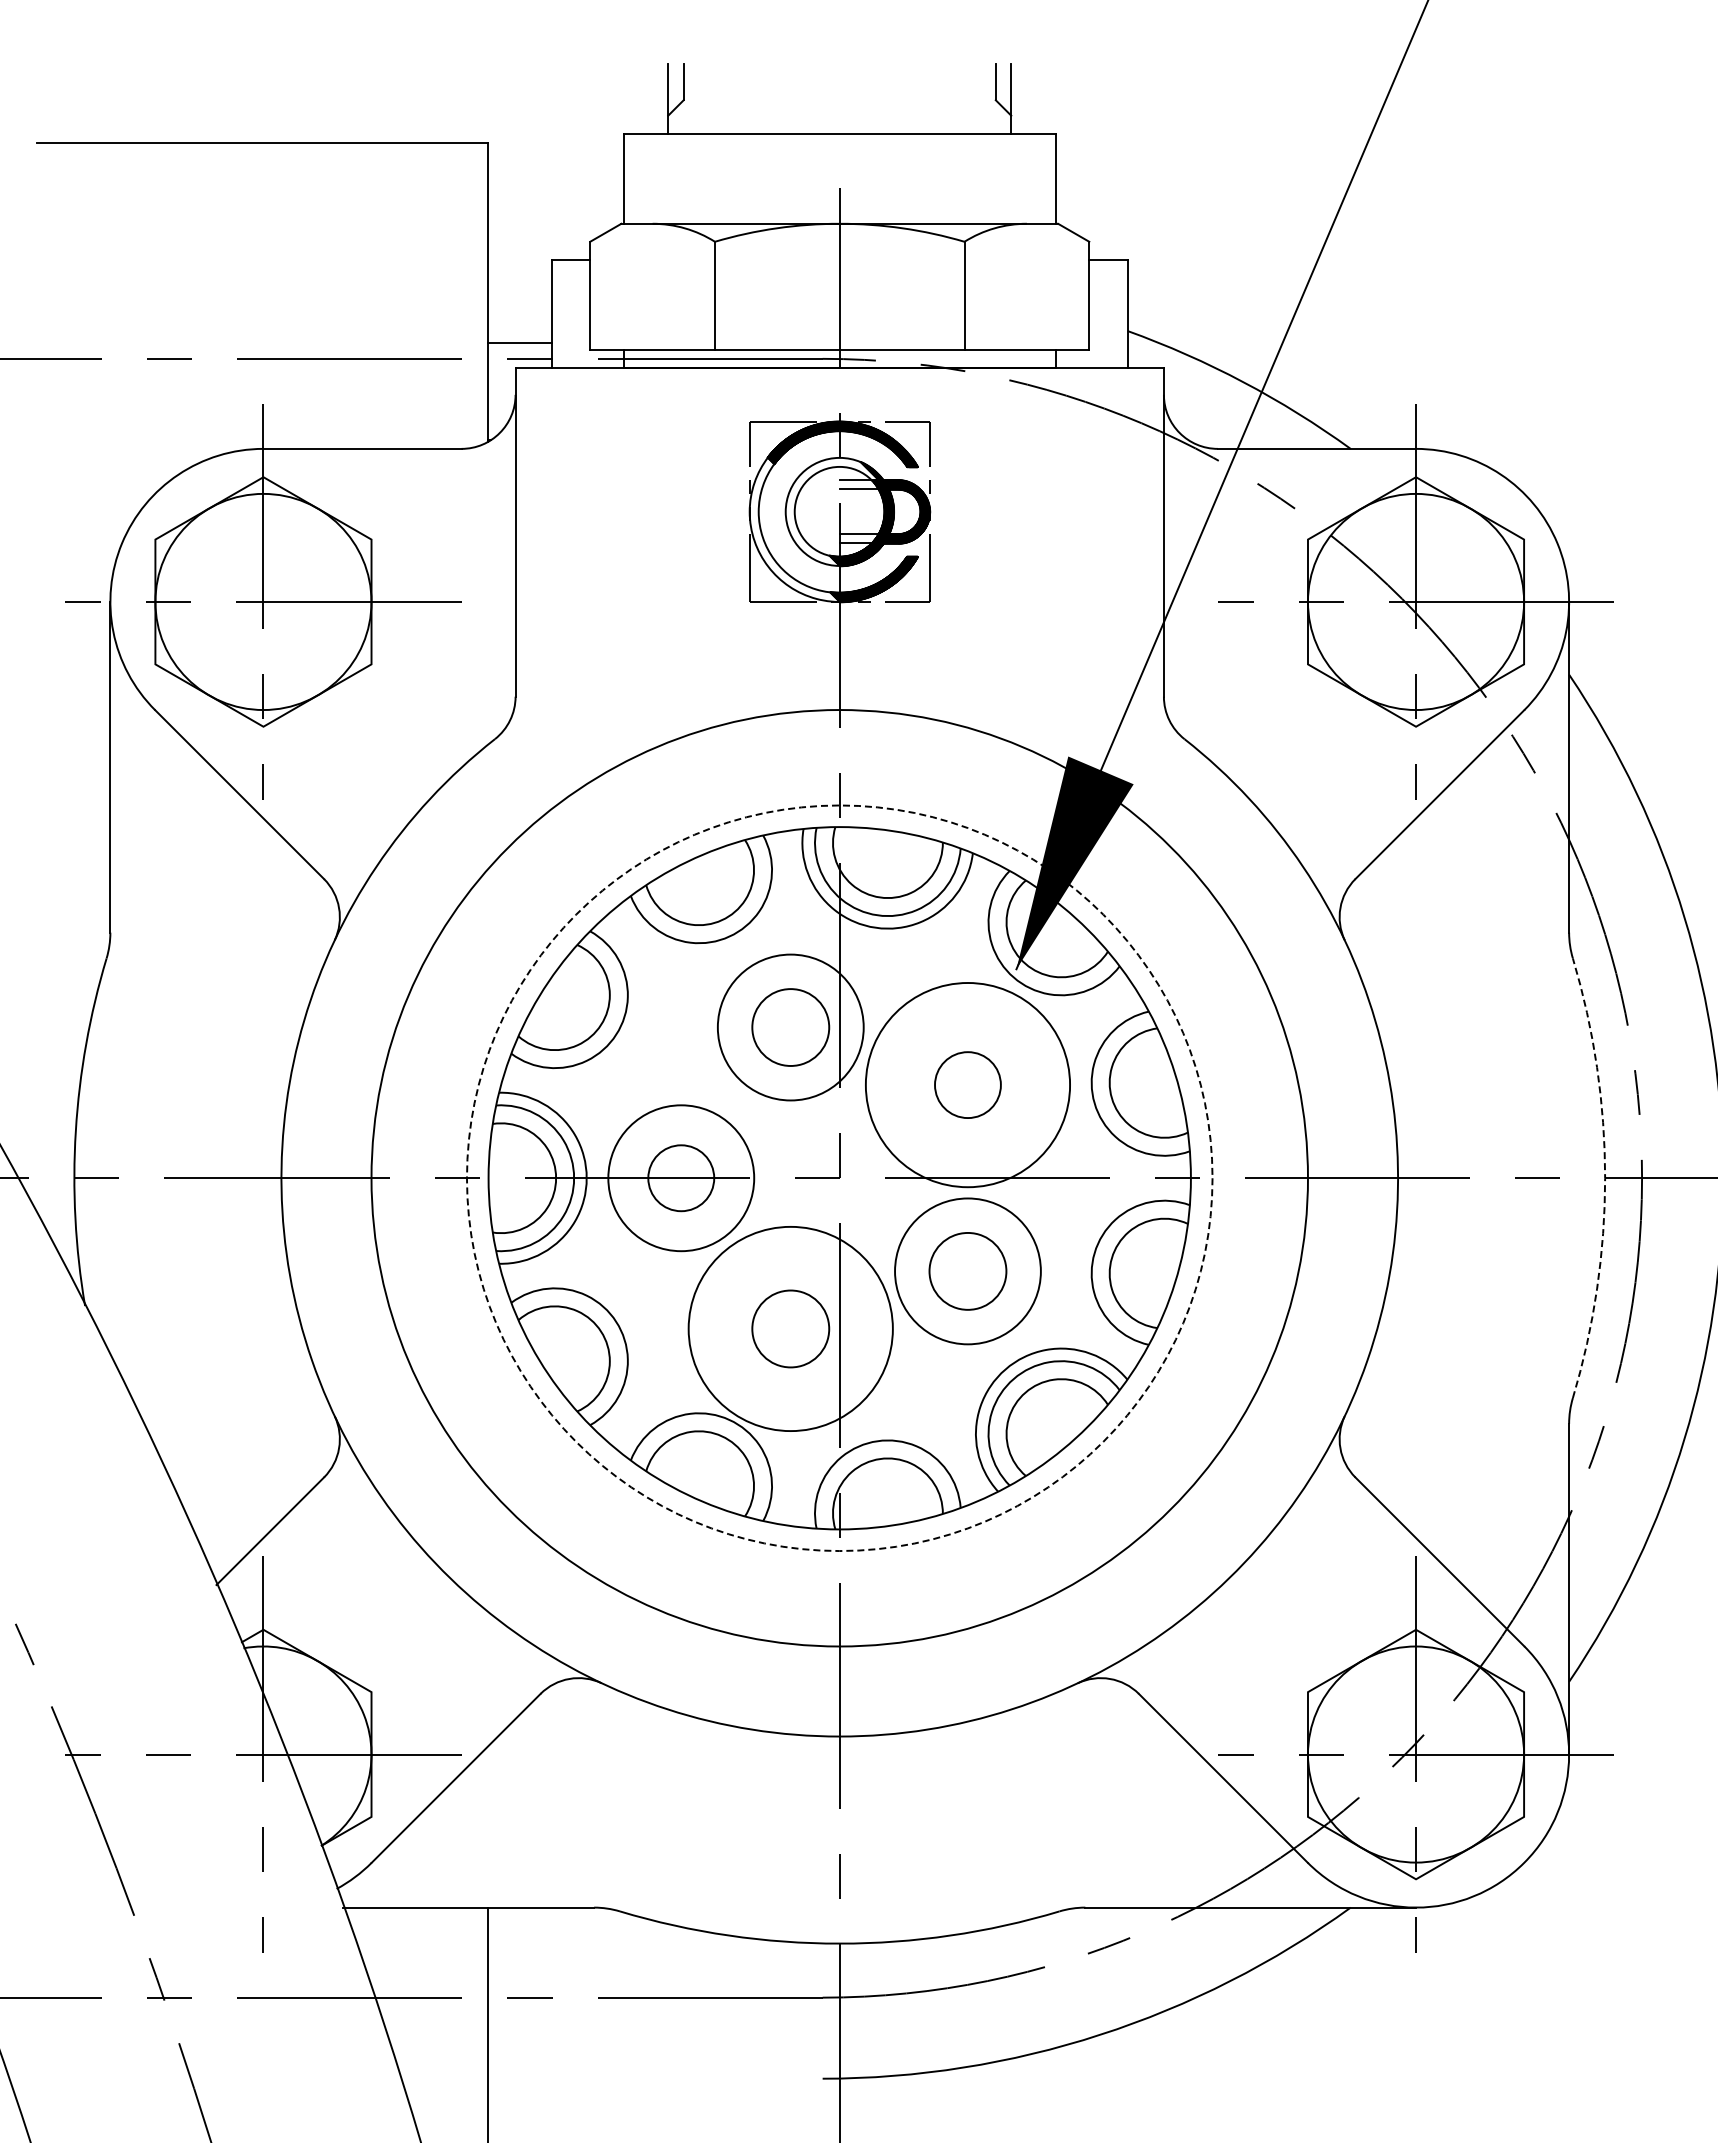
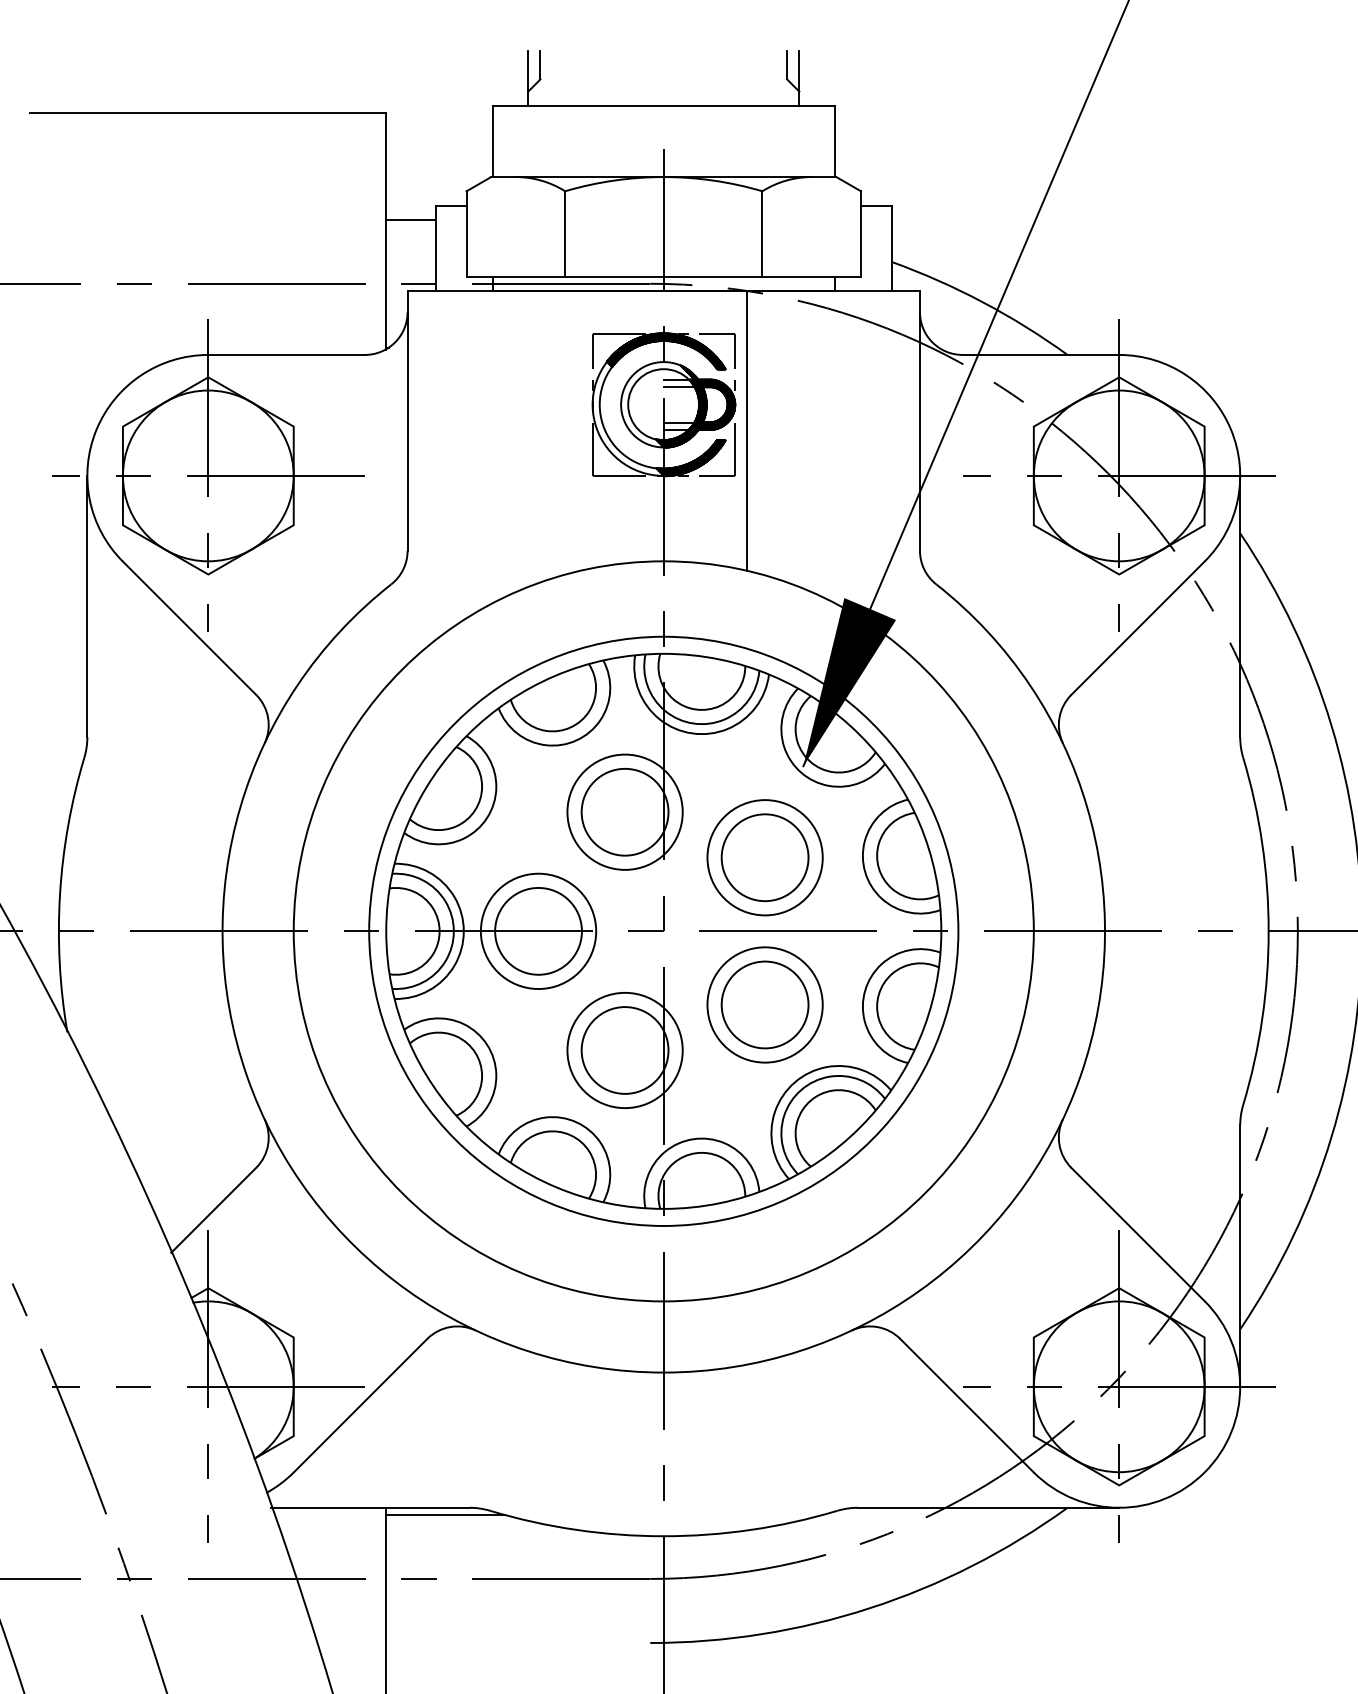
line: (519, 342) -> (410, 219), moved
line: (944, 544) -> (746, 430), added
circle: (790, 1027) -> (624, 812), size x1.43
circle: (967, 1085) -> (764, 858), size x0.71
circle: (967, 1085) -> (764, 858), size x1.67
circle: (681, 1178) -> (538, 931), size x1.67
circle: (839, 1178) -> (663, 931), dashed -> solid
arc: (1605, 1178) -> (1268, 931), dashed -> solid
circle: (967, 1271) -> (764, 1005), size x1.43
circle: (790, 1328) -> (624, 1050), size x0.71
circle: (790, 1328) -> (624, 1050), size x1.43
line: (562, 1916) -> (444, 1514), added

